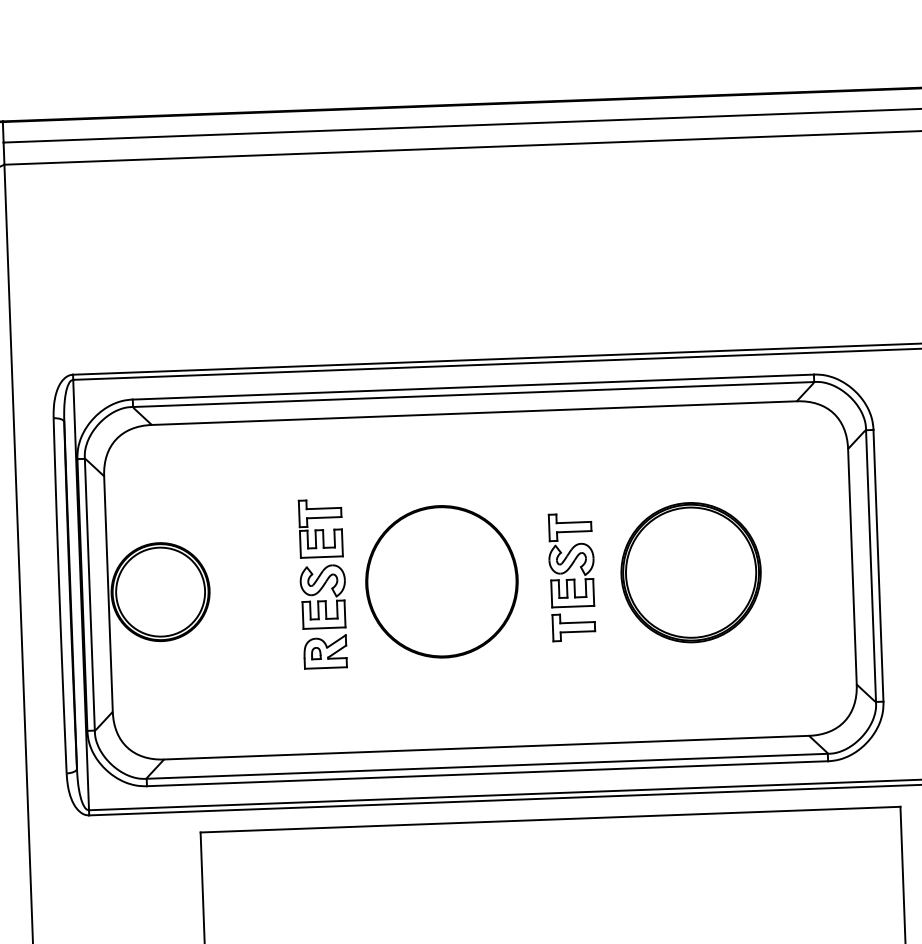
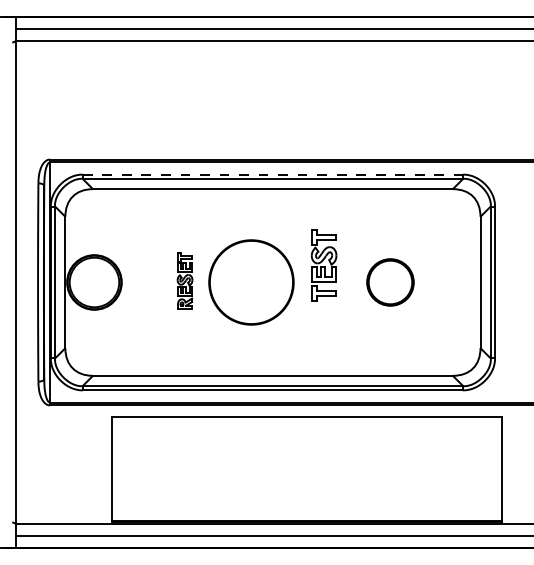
line: (474, 386) -> (273, 174), solid -> dashed
part: (691, 572) -> (390, 282), size x0.6
part: (571, 577) -> (323, 265), moved
part: (321, 582) -> (184, 280), size x0.6

